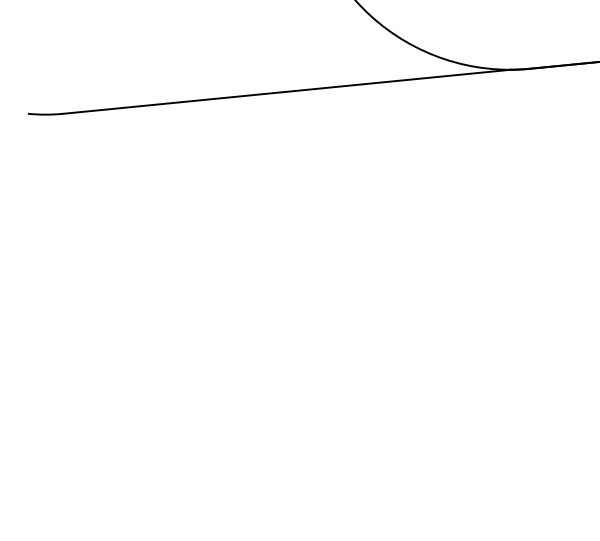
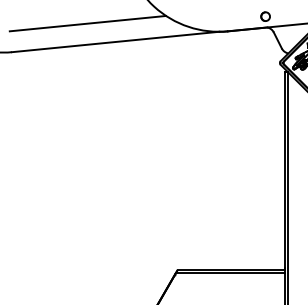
line: (226, 51) -> (87, 23), added

